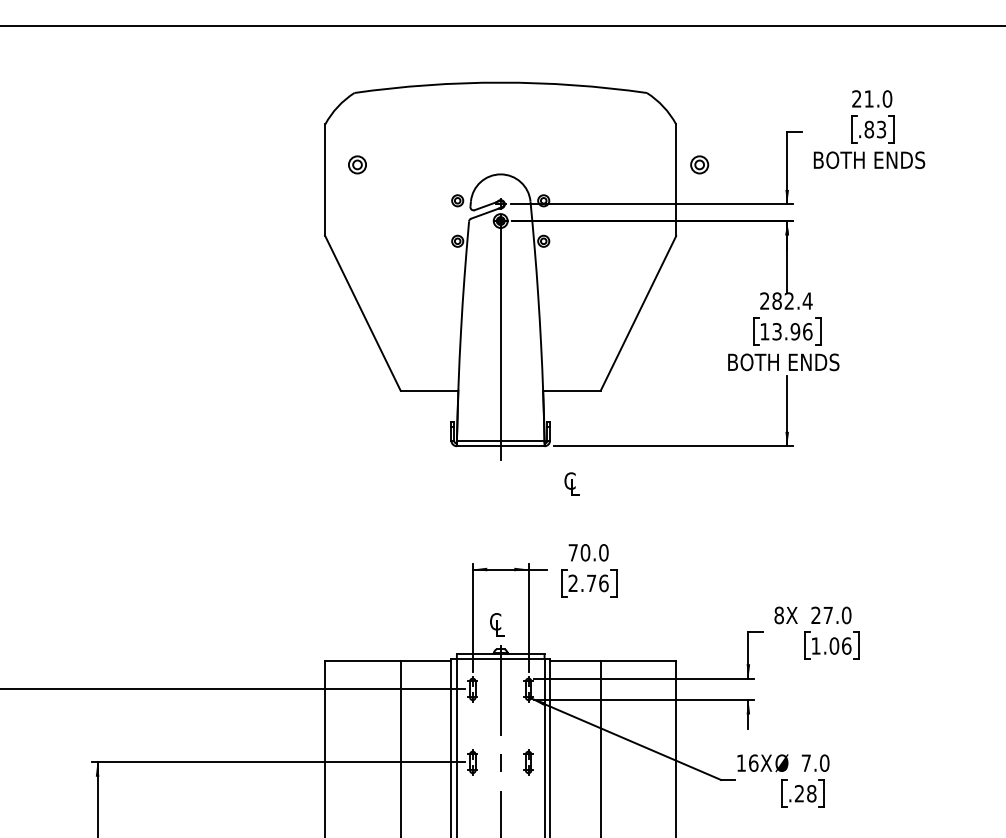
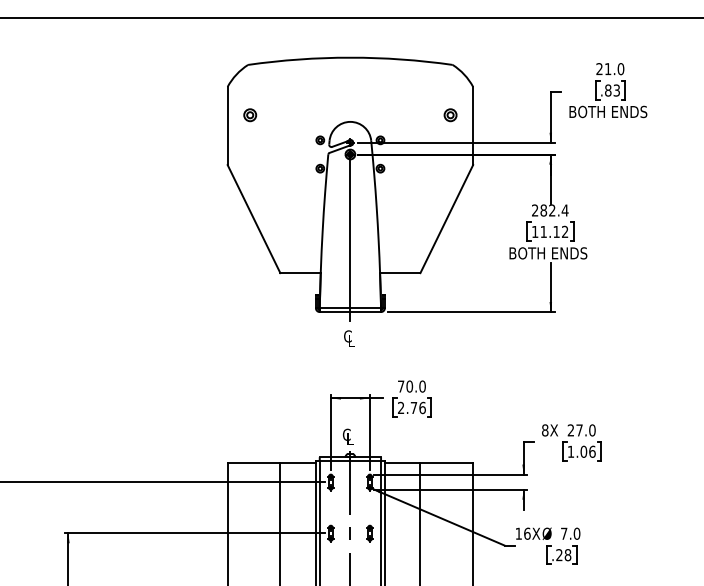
part: (699, 165) -> (450, 115), moved
text: (792, 331) -> (554, 231), 13.96 -> 11.12
text: (572, 484) -> (349, 338), moved

